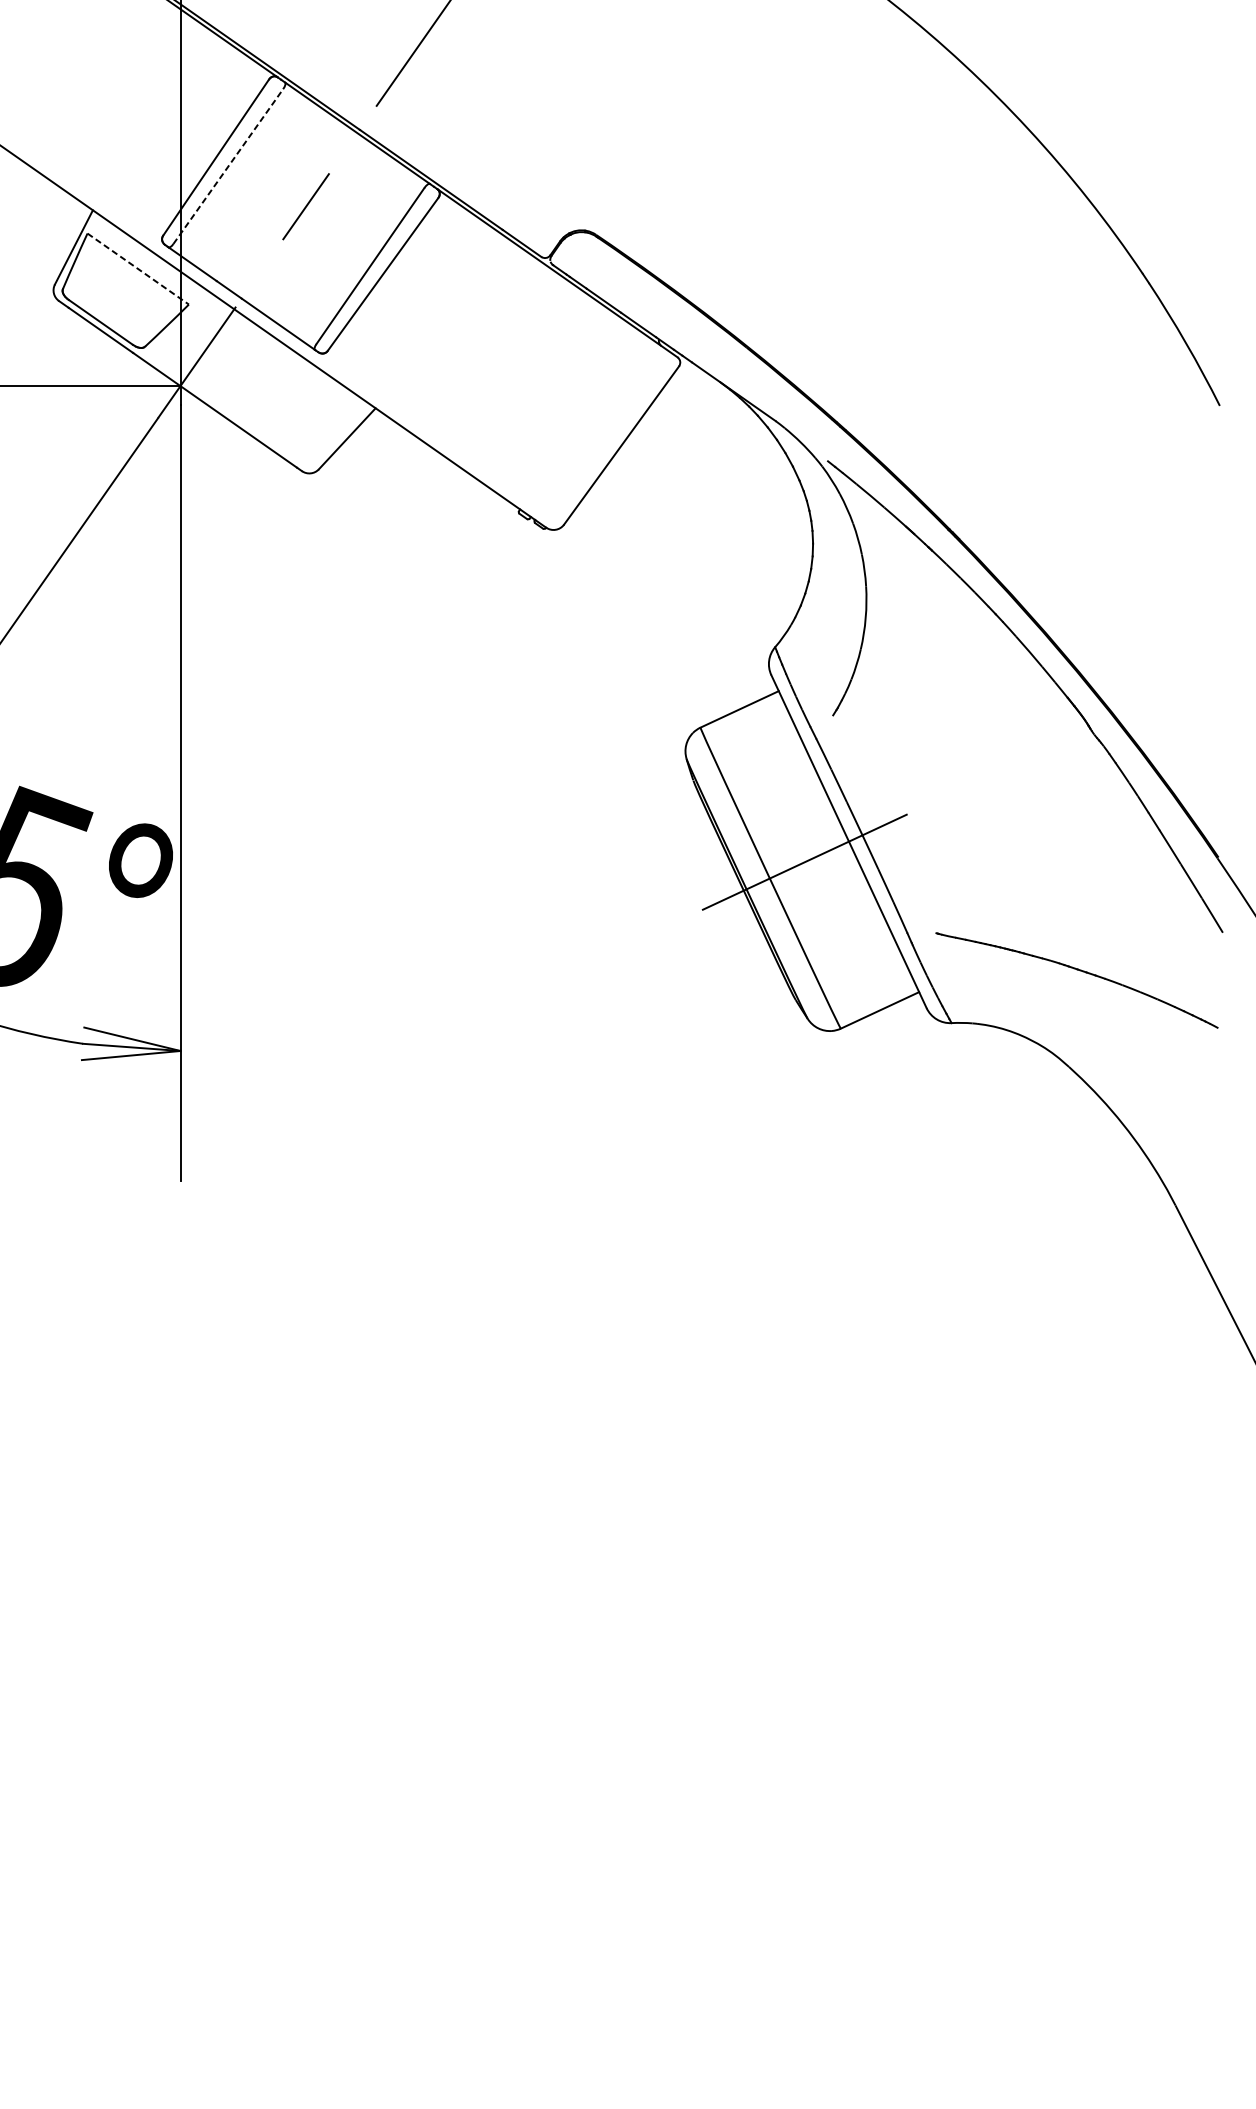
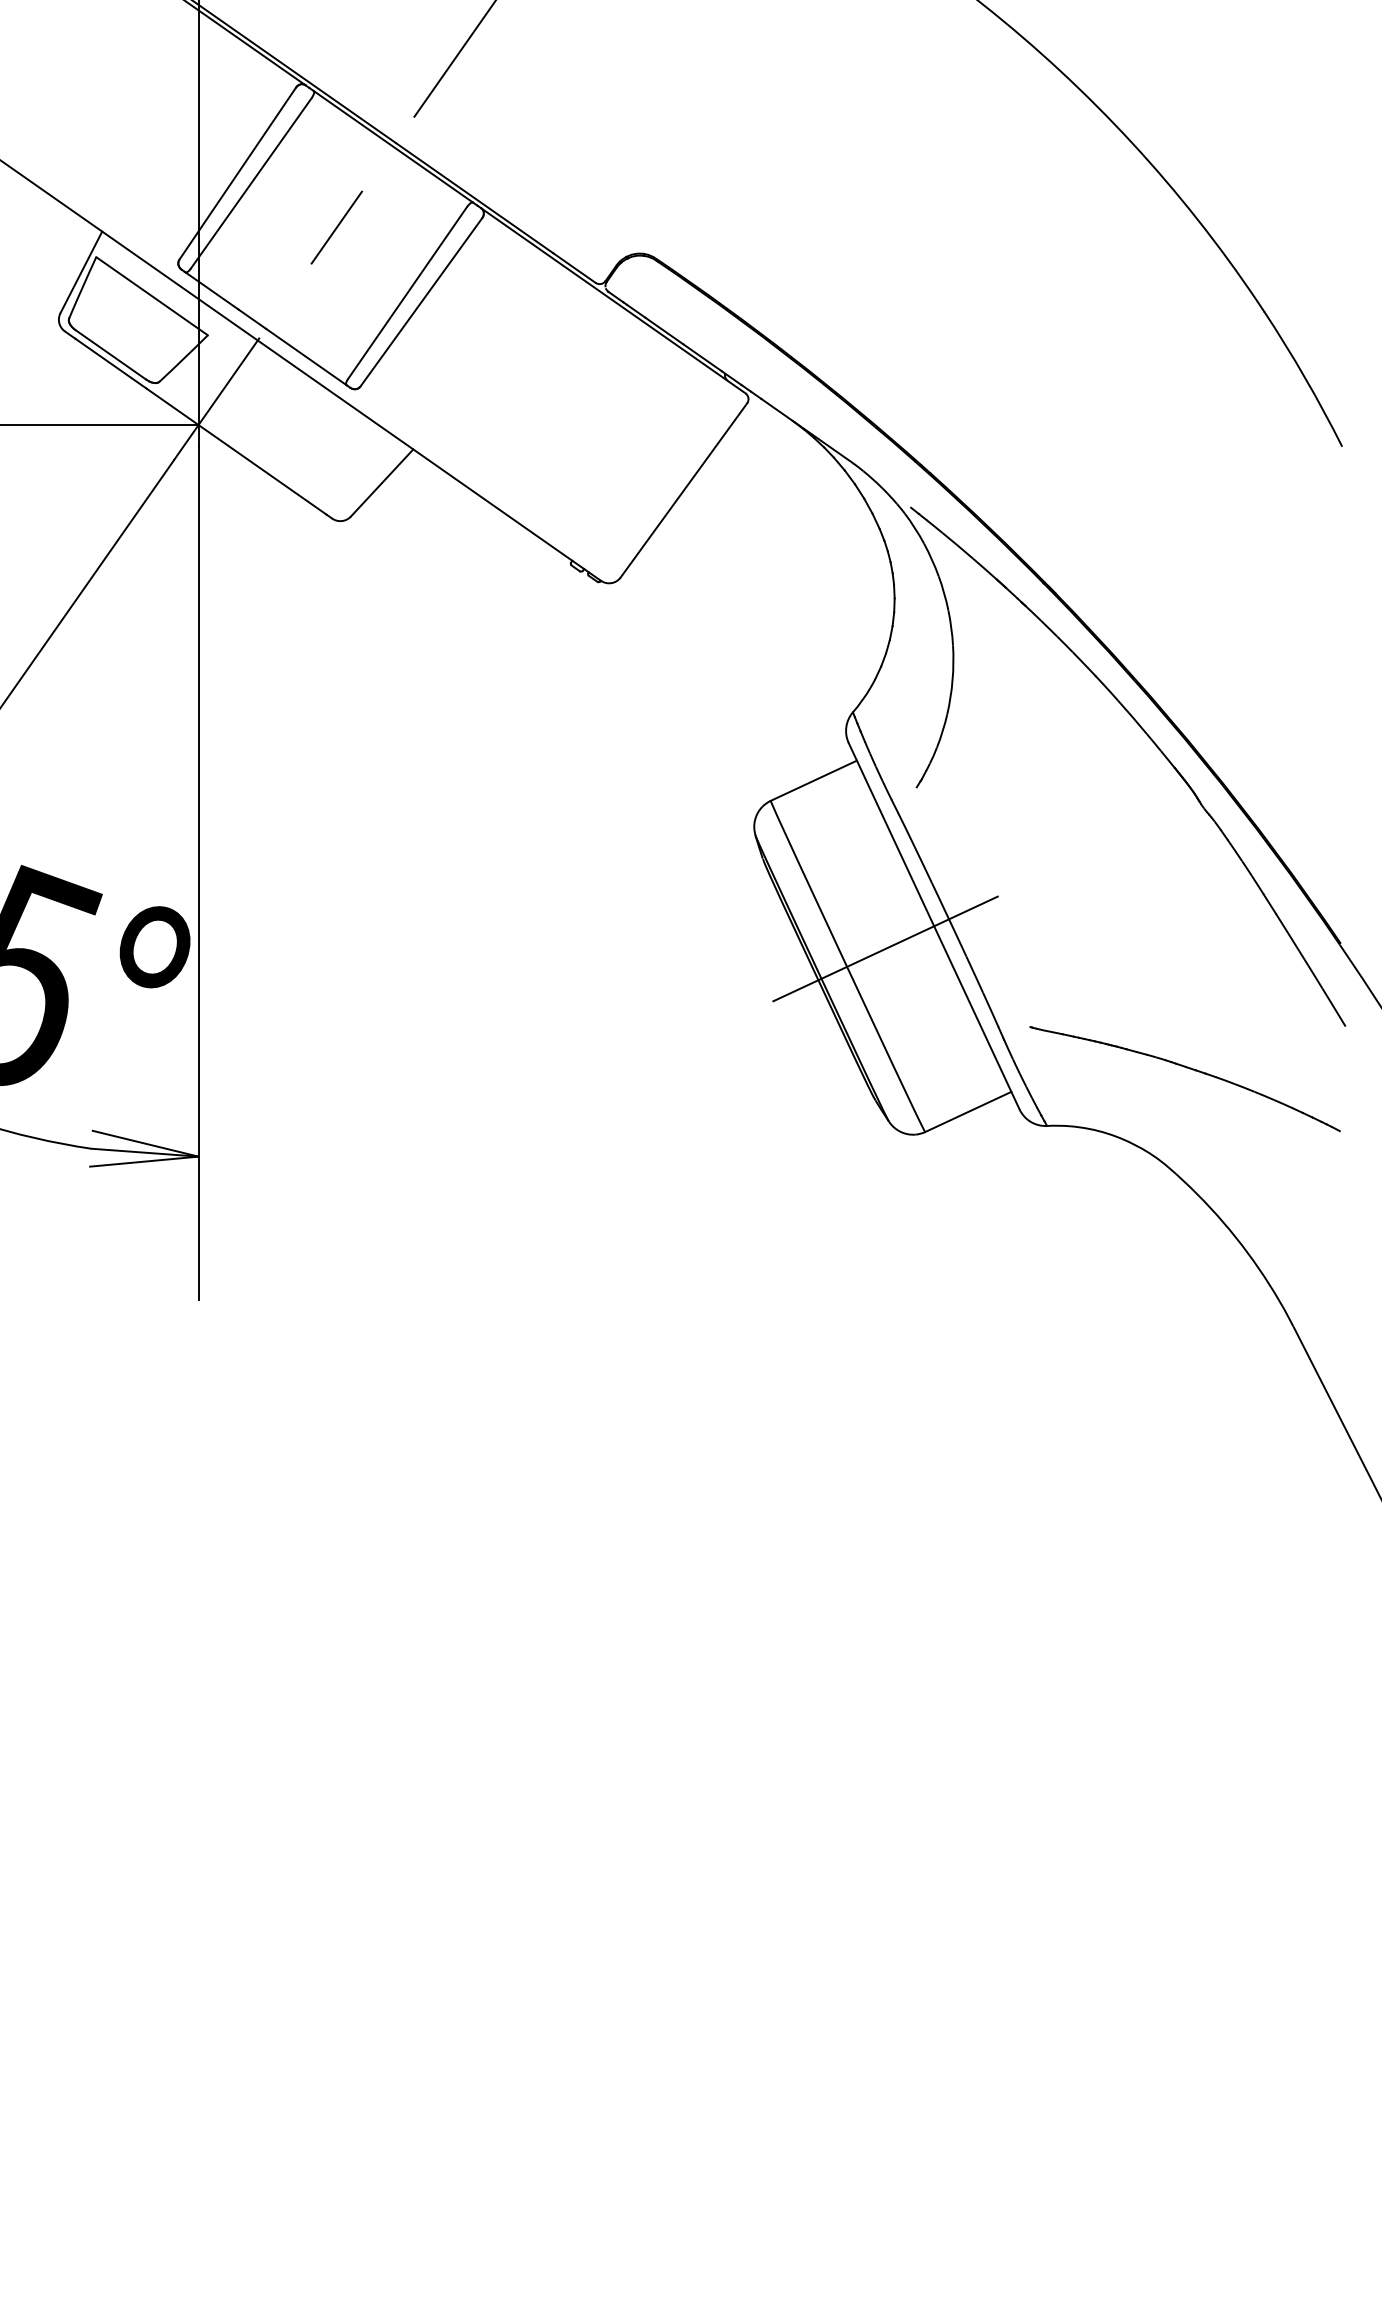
line: (228, 166) -> (251, 183), dashed -> solid
line: (138, 269) -> (152, 296), dashed -> solid

